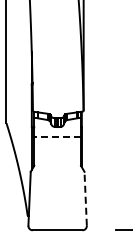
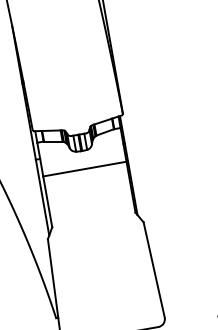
line: (57, 137) -> (84, 169), dashed -> solid
line: (85, 198) -> (153, 269), dashed -> solid

